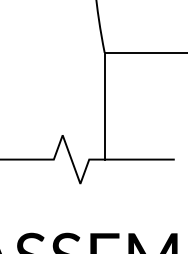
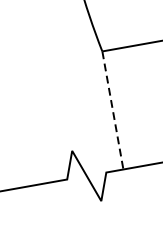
line: (104, 106) -> (112, 110), solid -> dashed

